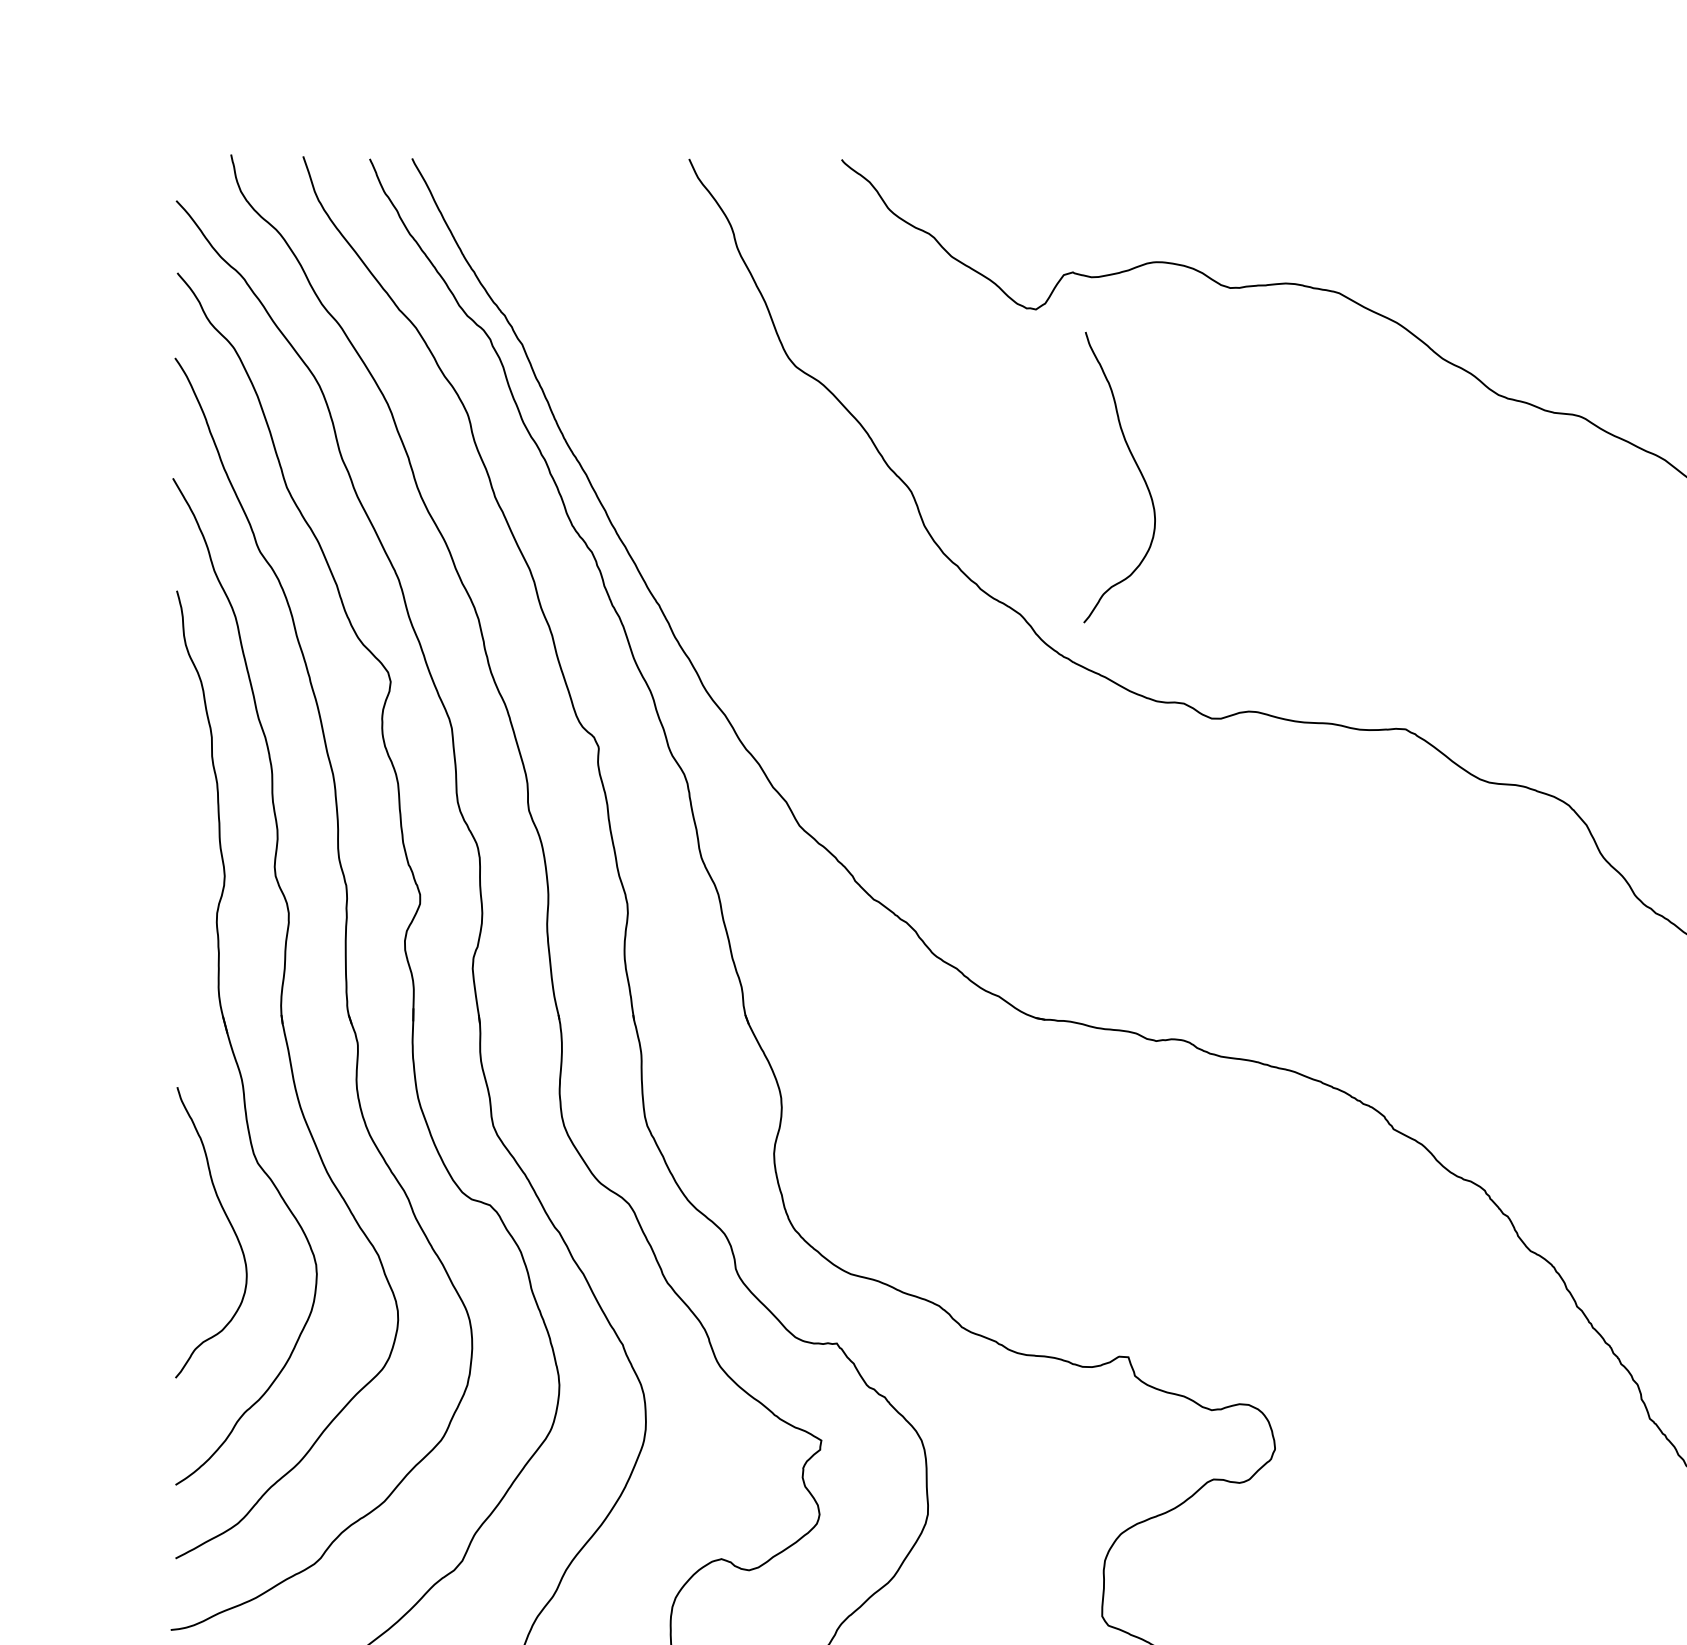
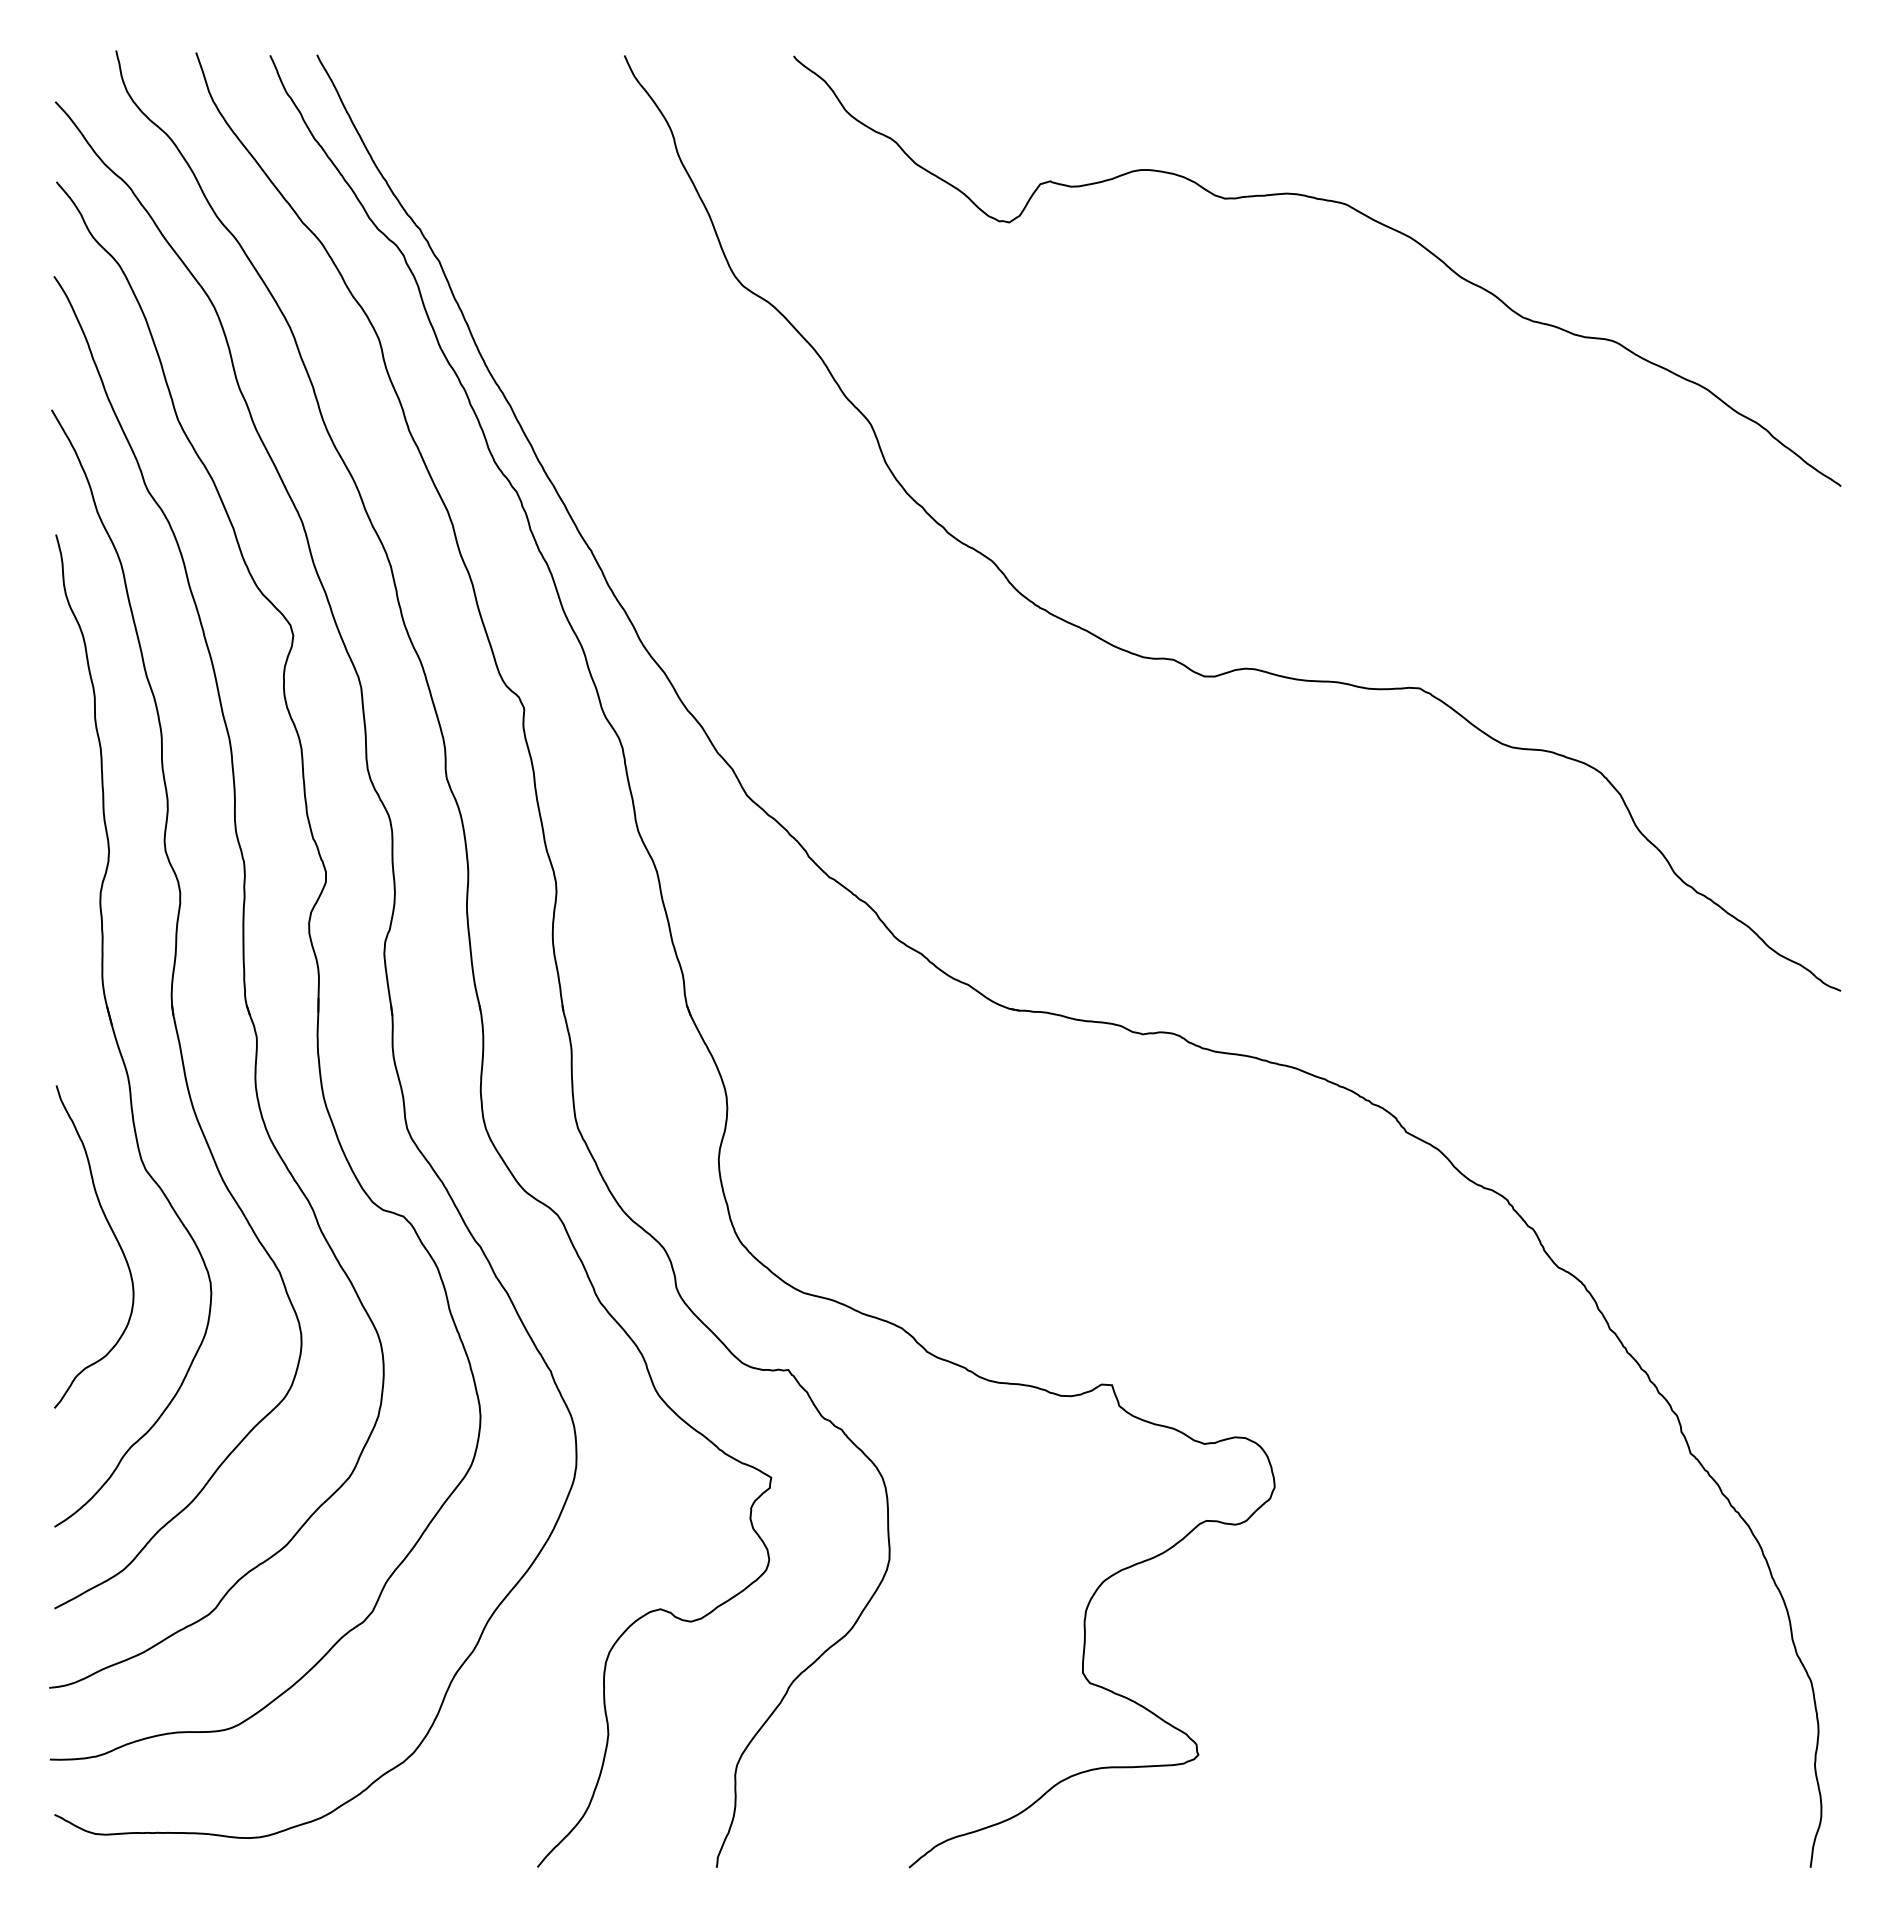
curve: (1137, 469) -> (1122, 399), removed

